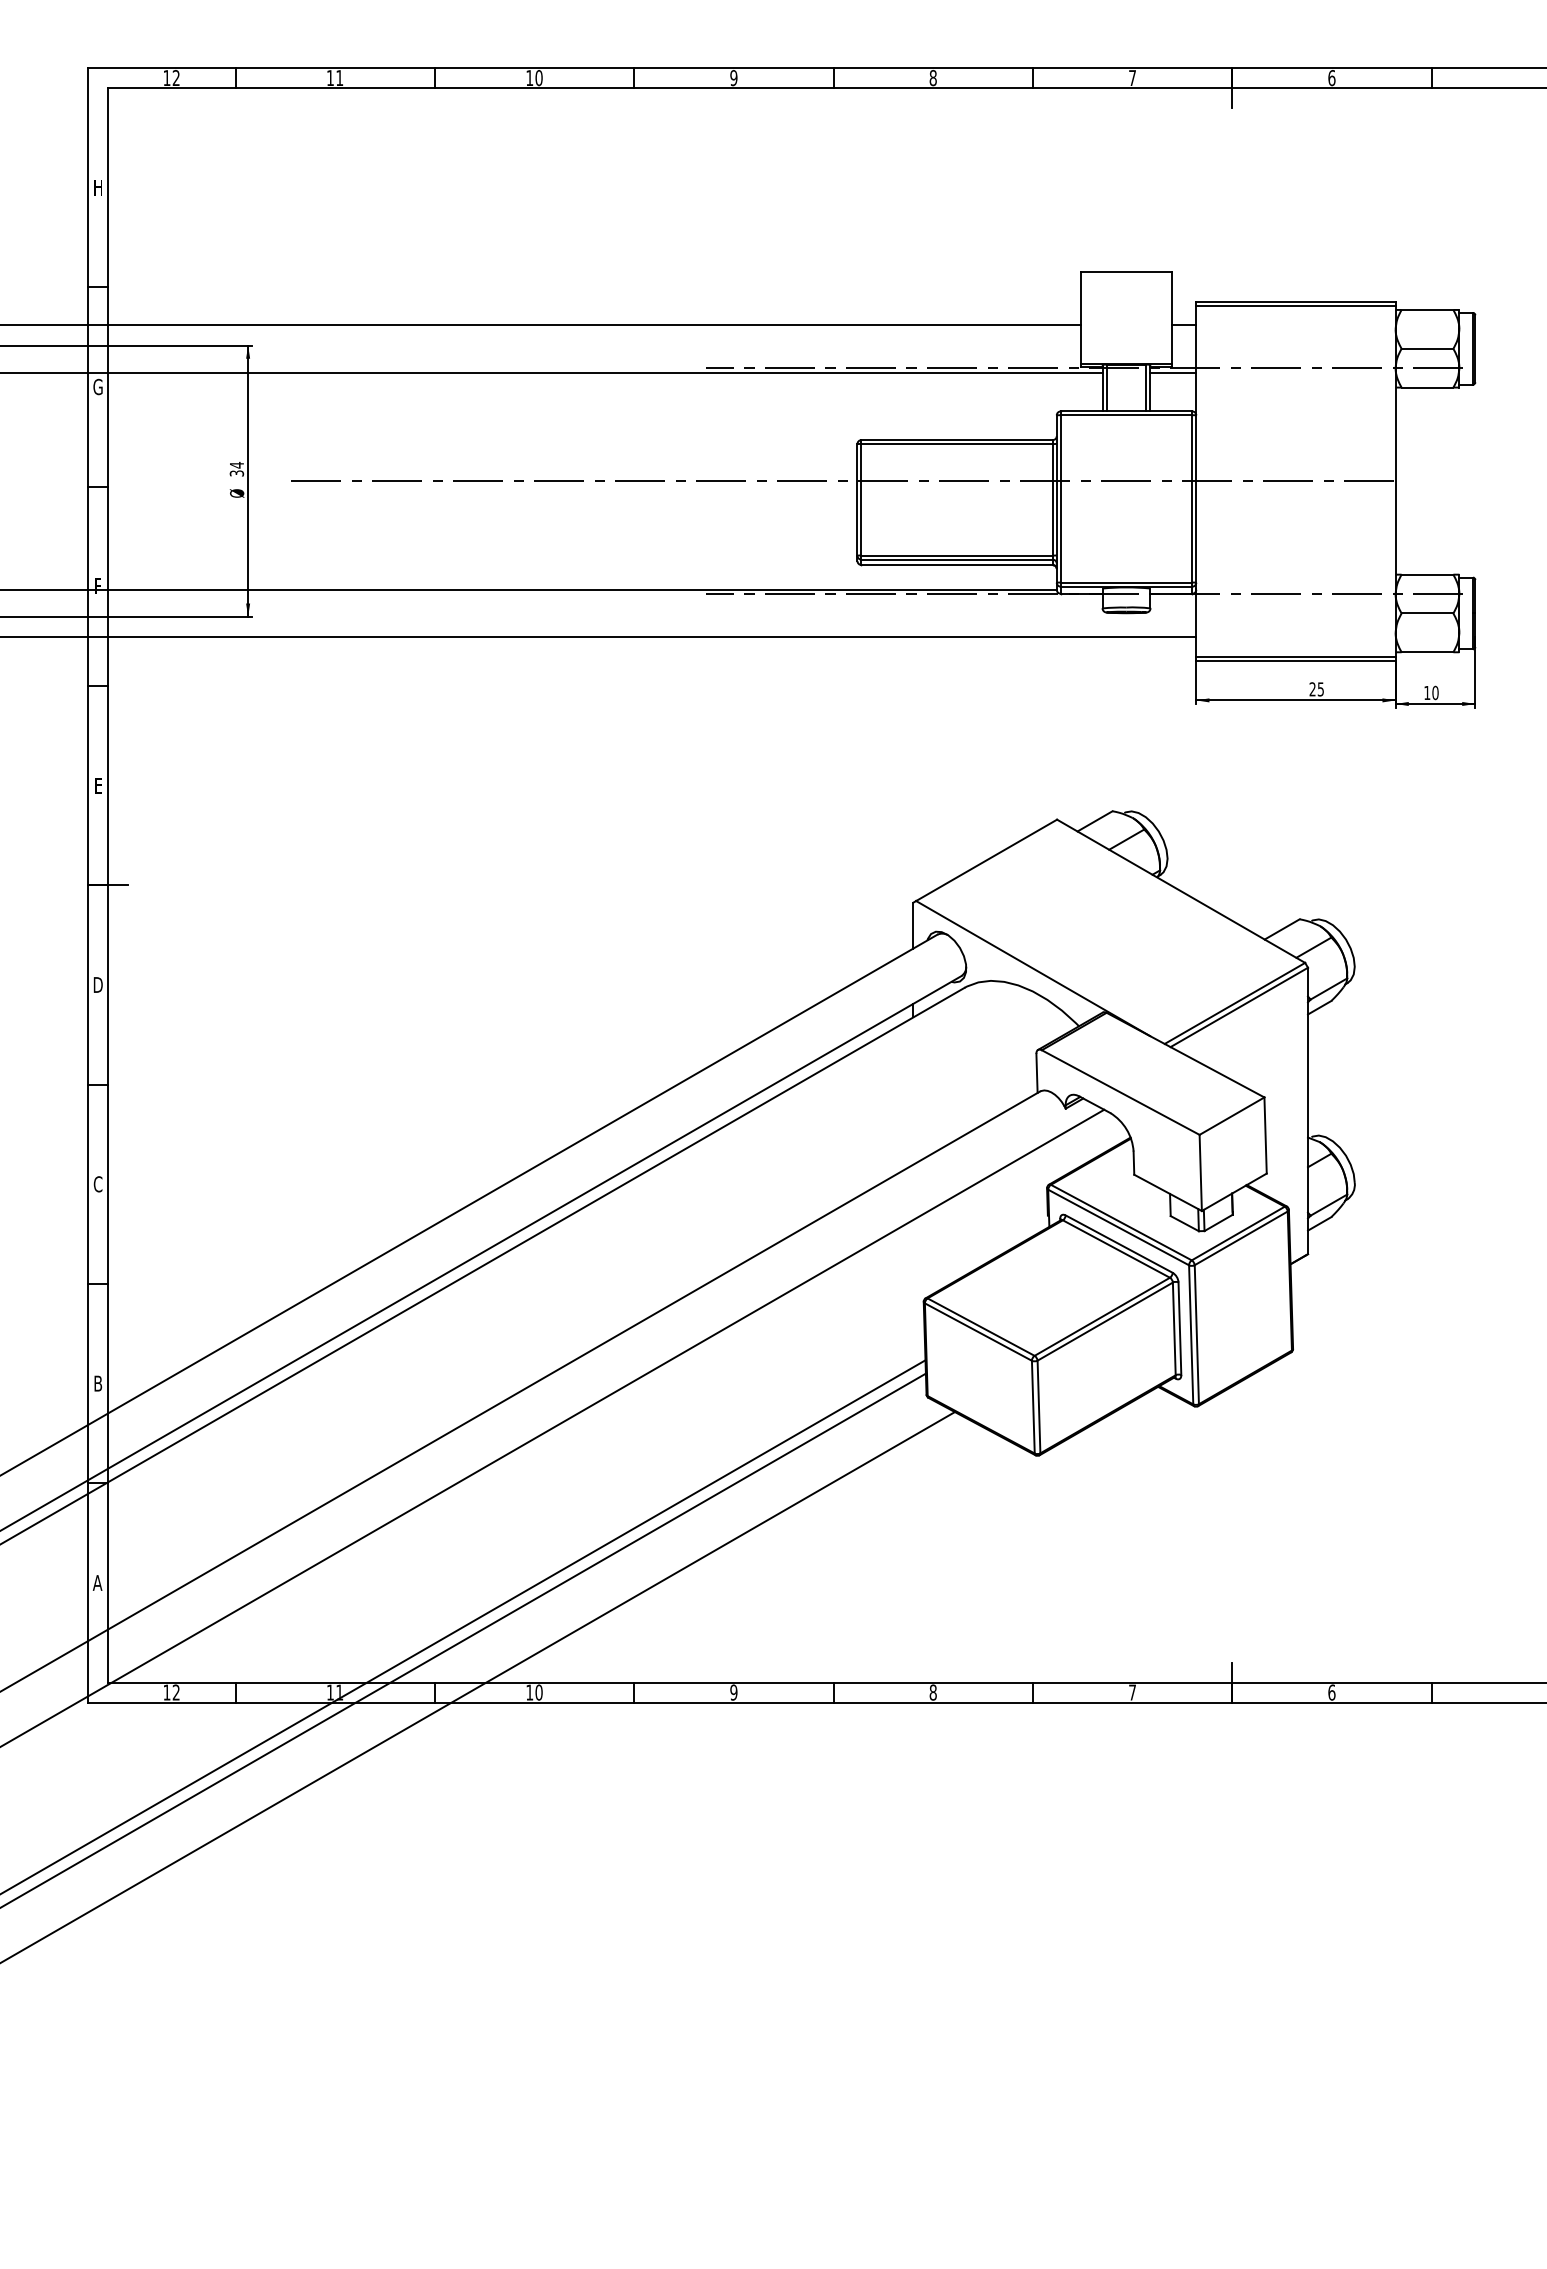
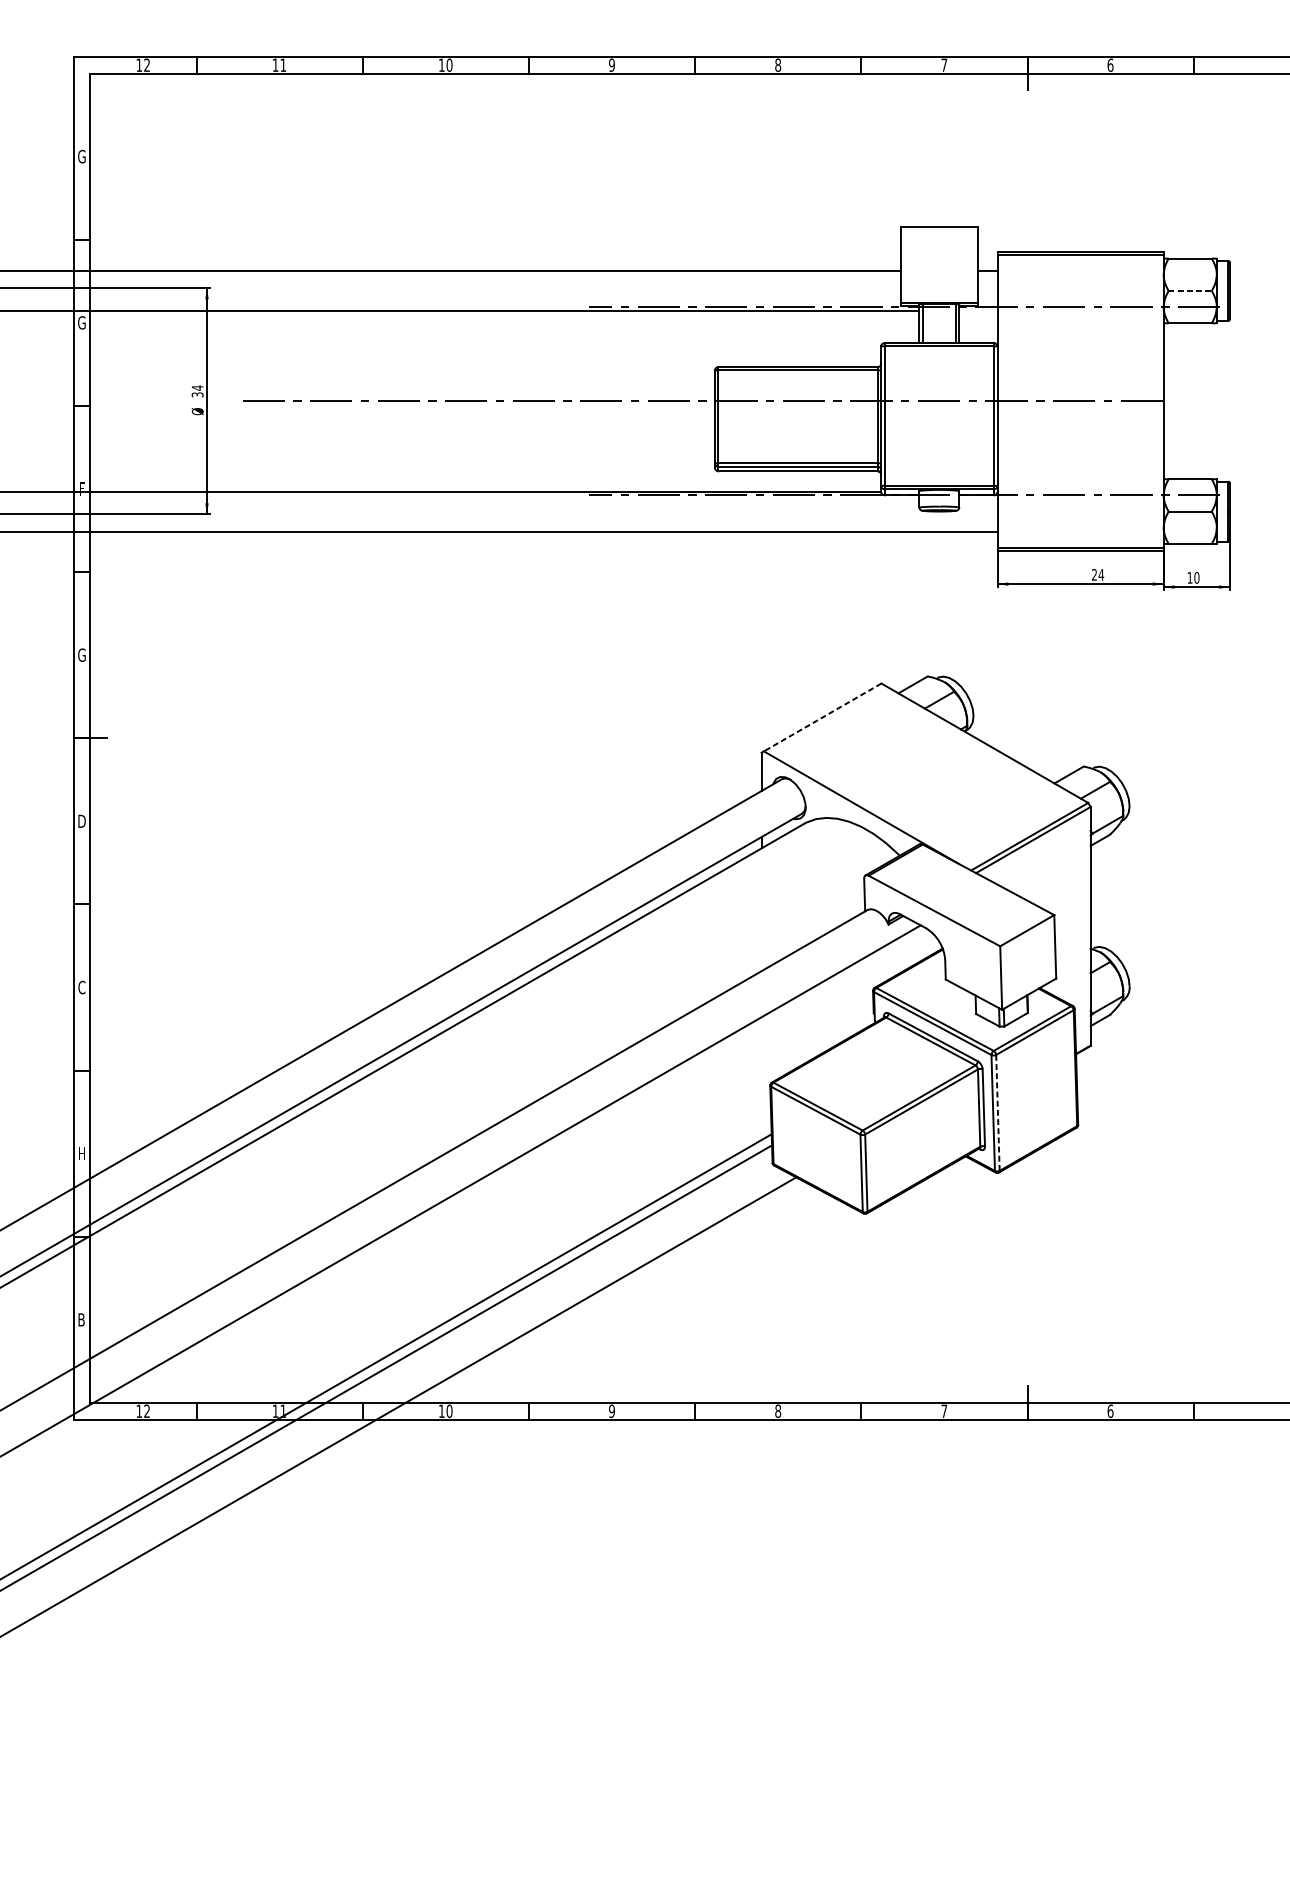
text: (97, 187) -> (81, 156), H -> G
line: (1427, 348) -> (1190, 290), solid -> dashed
line: (1173, 372) -> (978, 310), removed
text: (1320, 689) -> (1101, 575), 25 -> 24
text: (97, 785) -> (81, 655), E -> G
line: (986, 860) -> (822, 717), solid -> dashed
line: (1196, 1334) -> (997, 1112), solid -> dashed
text: (98, 1383) -> (82, 1153), B -> H
text: (97, 1582) -> (81, 1319), A -> B

